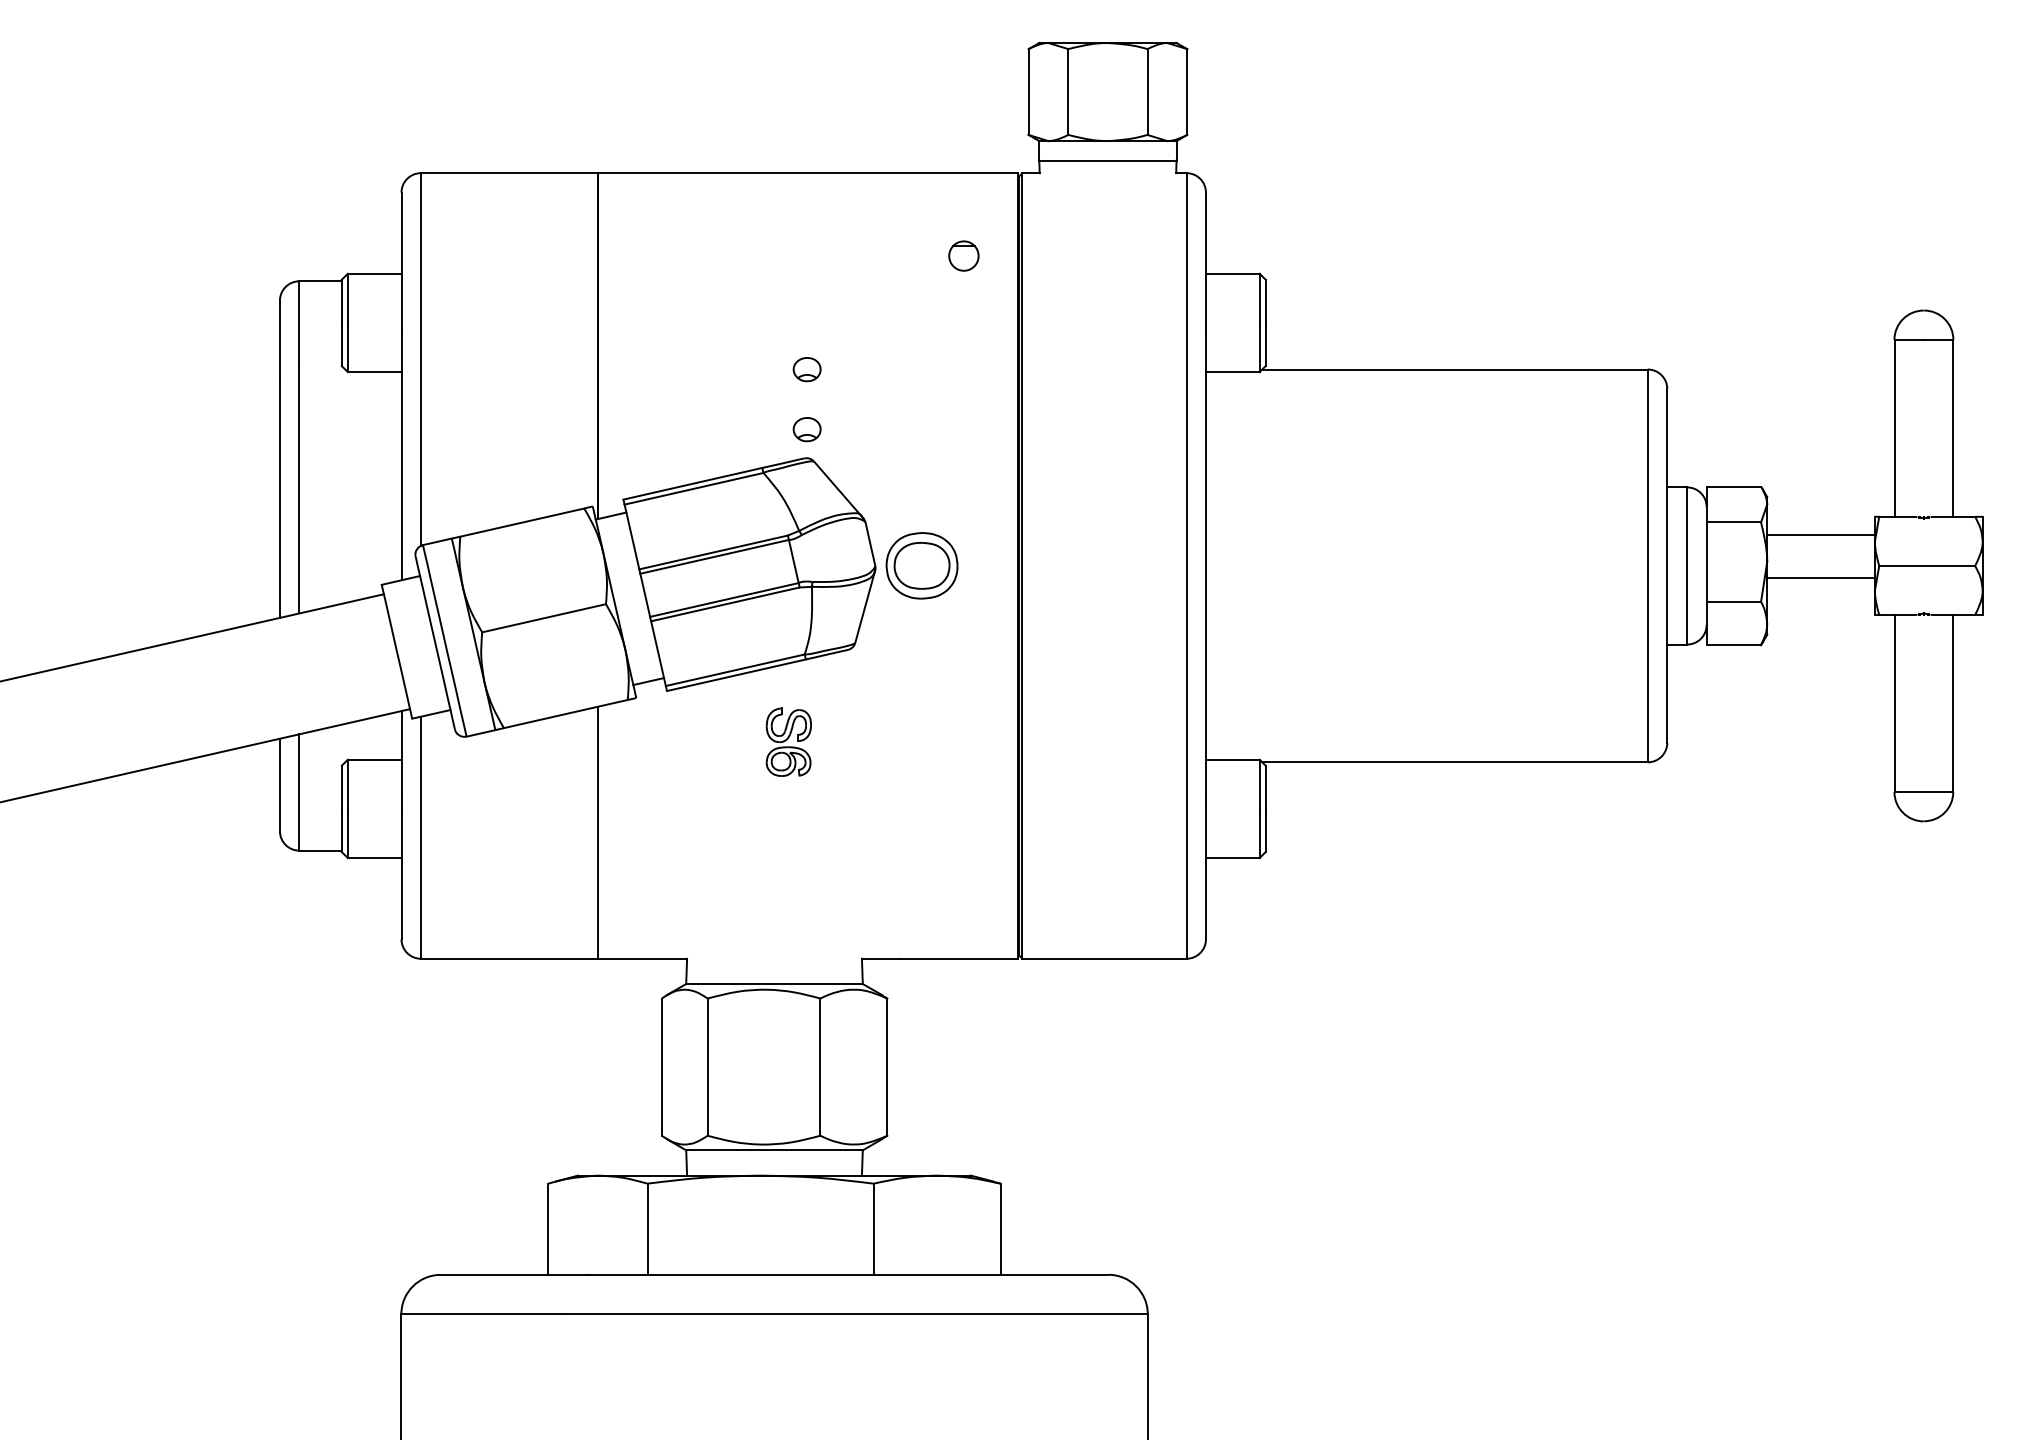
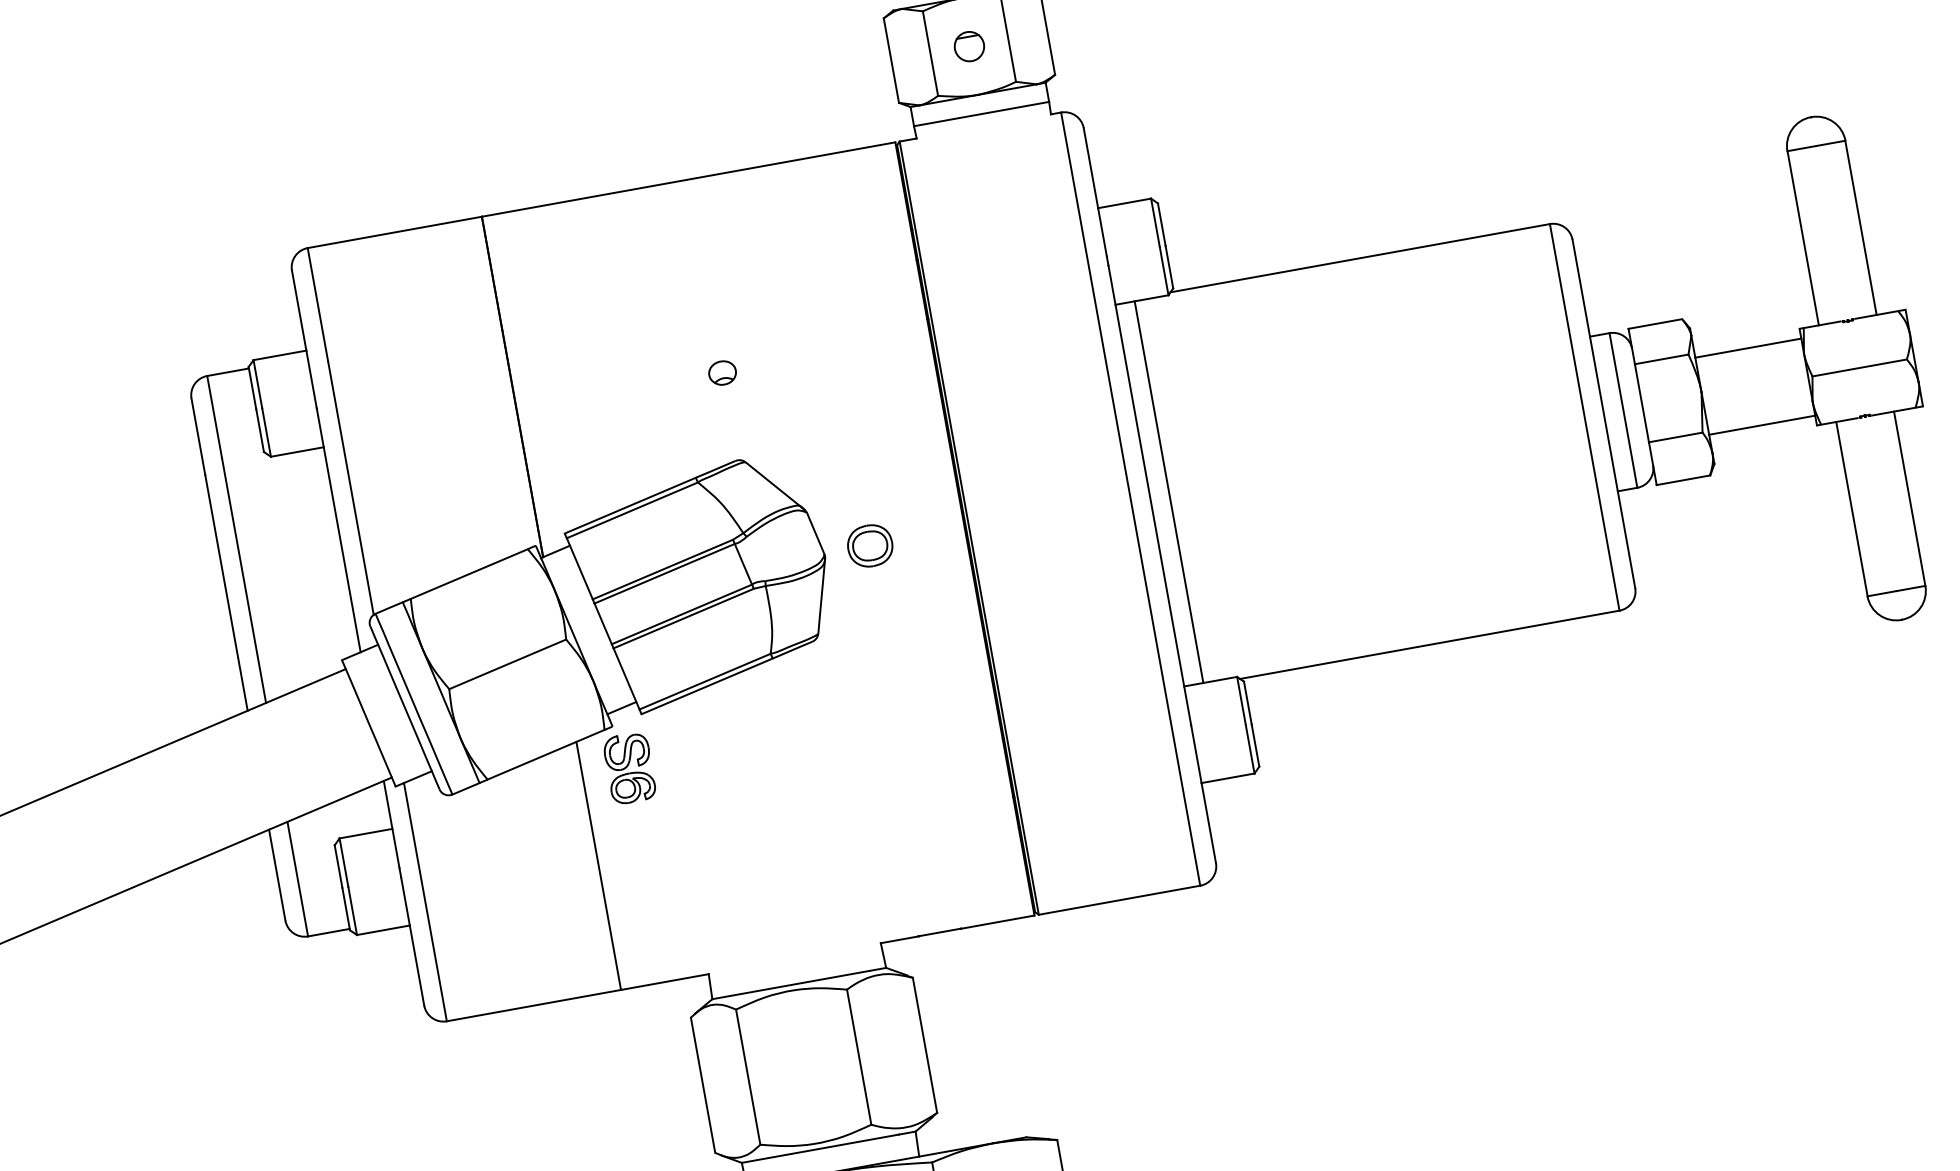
part: (963, 255) -> (968, 46), moved
part: (806, 429) -> (732, 432), removed
line: (1820, 535) -> (1761, 425), moved
part: (921, 565) -> (869, 545), size x0.62
line: (1225, 565) -> (1169, 491), added
line: (1820, 577) -> (1747, 348), moved
part: (788, 741) -> (629, 767), moved

